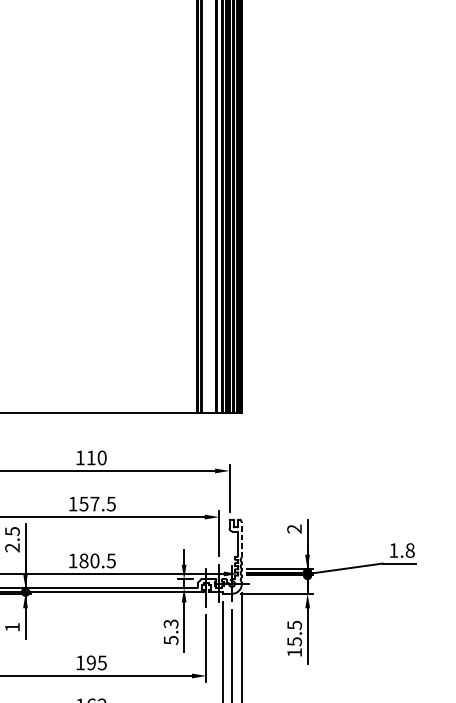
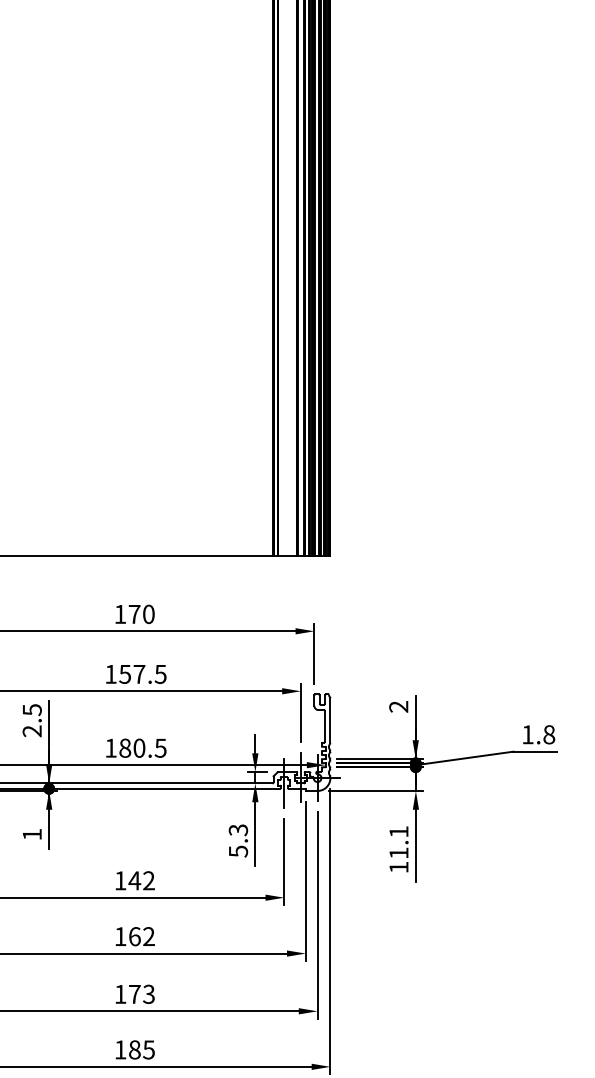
text: (91, 458) -> (134, 614), 110 -> 170
line: (241, 539) -> (330, 720), dashed -> solid
text: (294, 633) -> (398, 842), 15.5 -> 11.1
text: (96, 662) -> (141, 880), 195 -> 142

